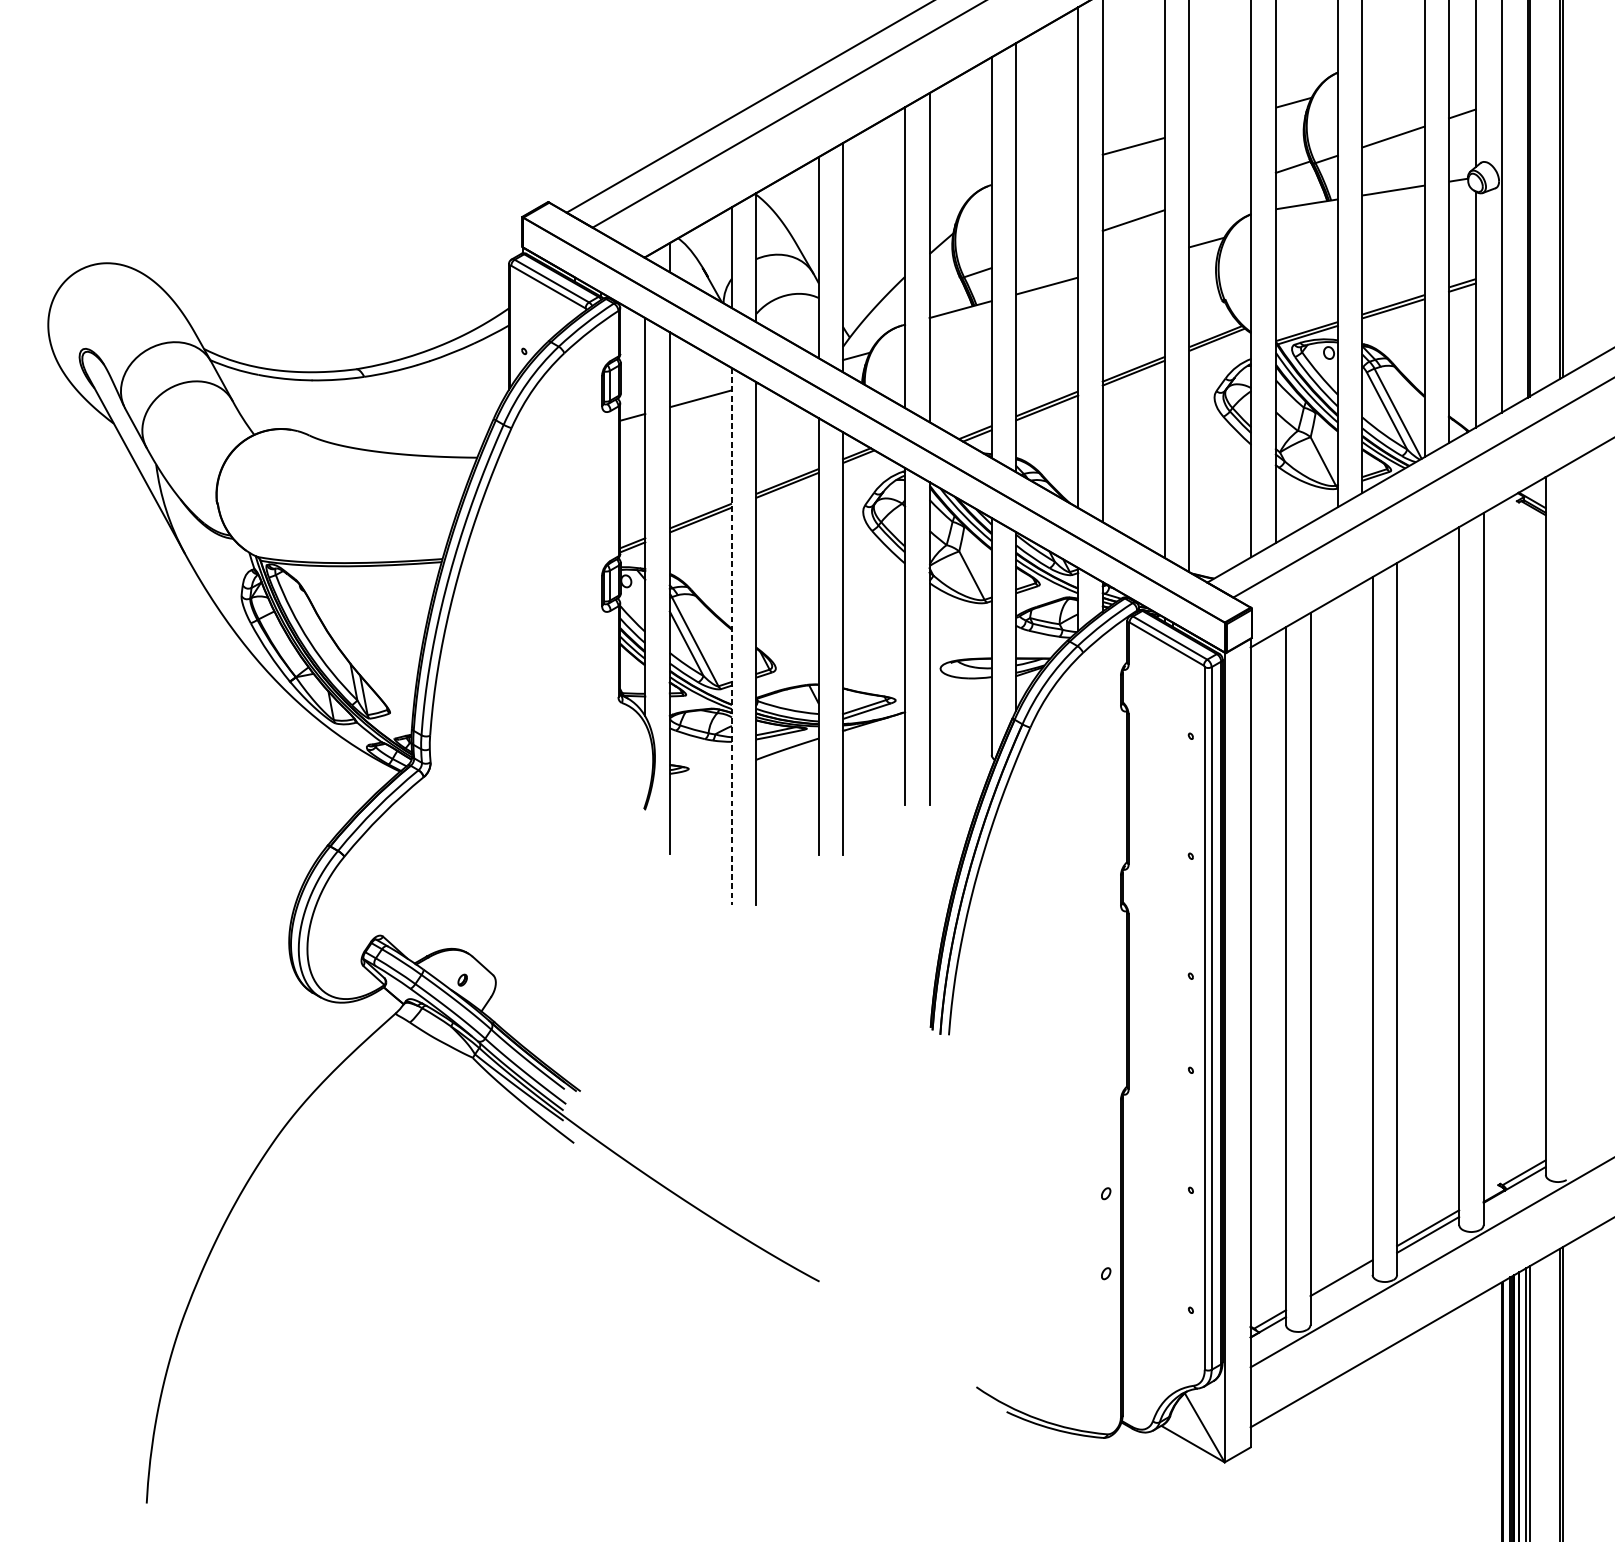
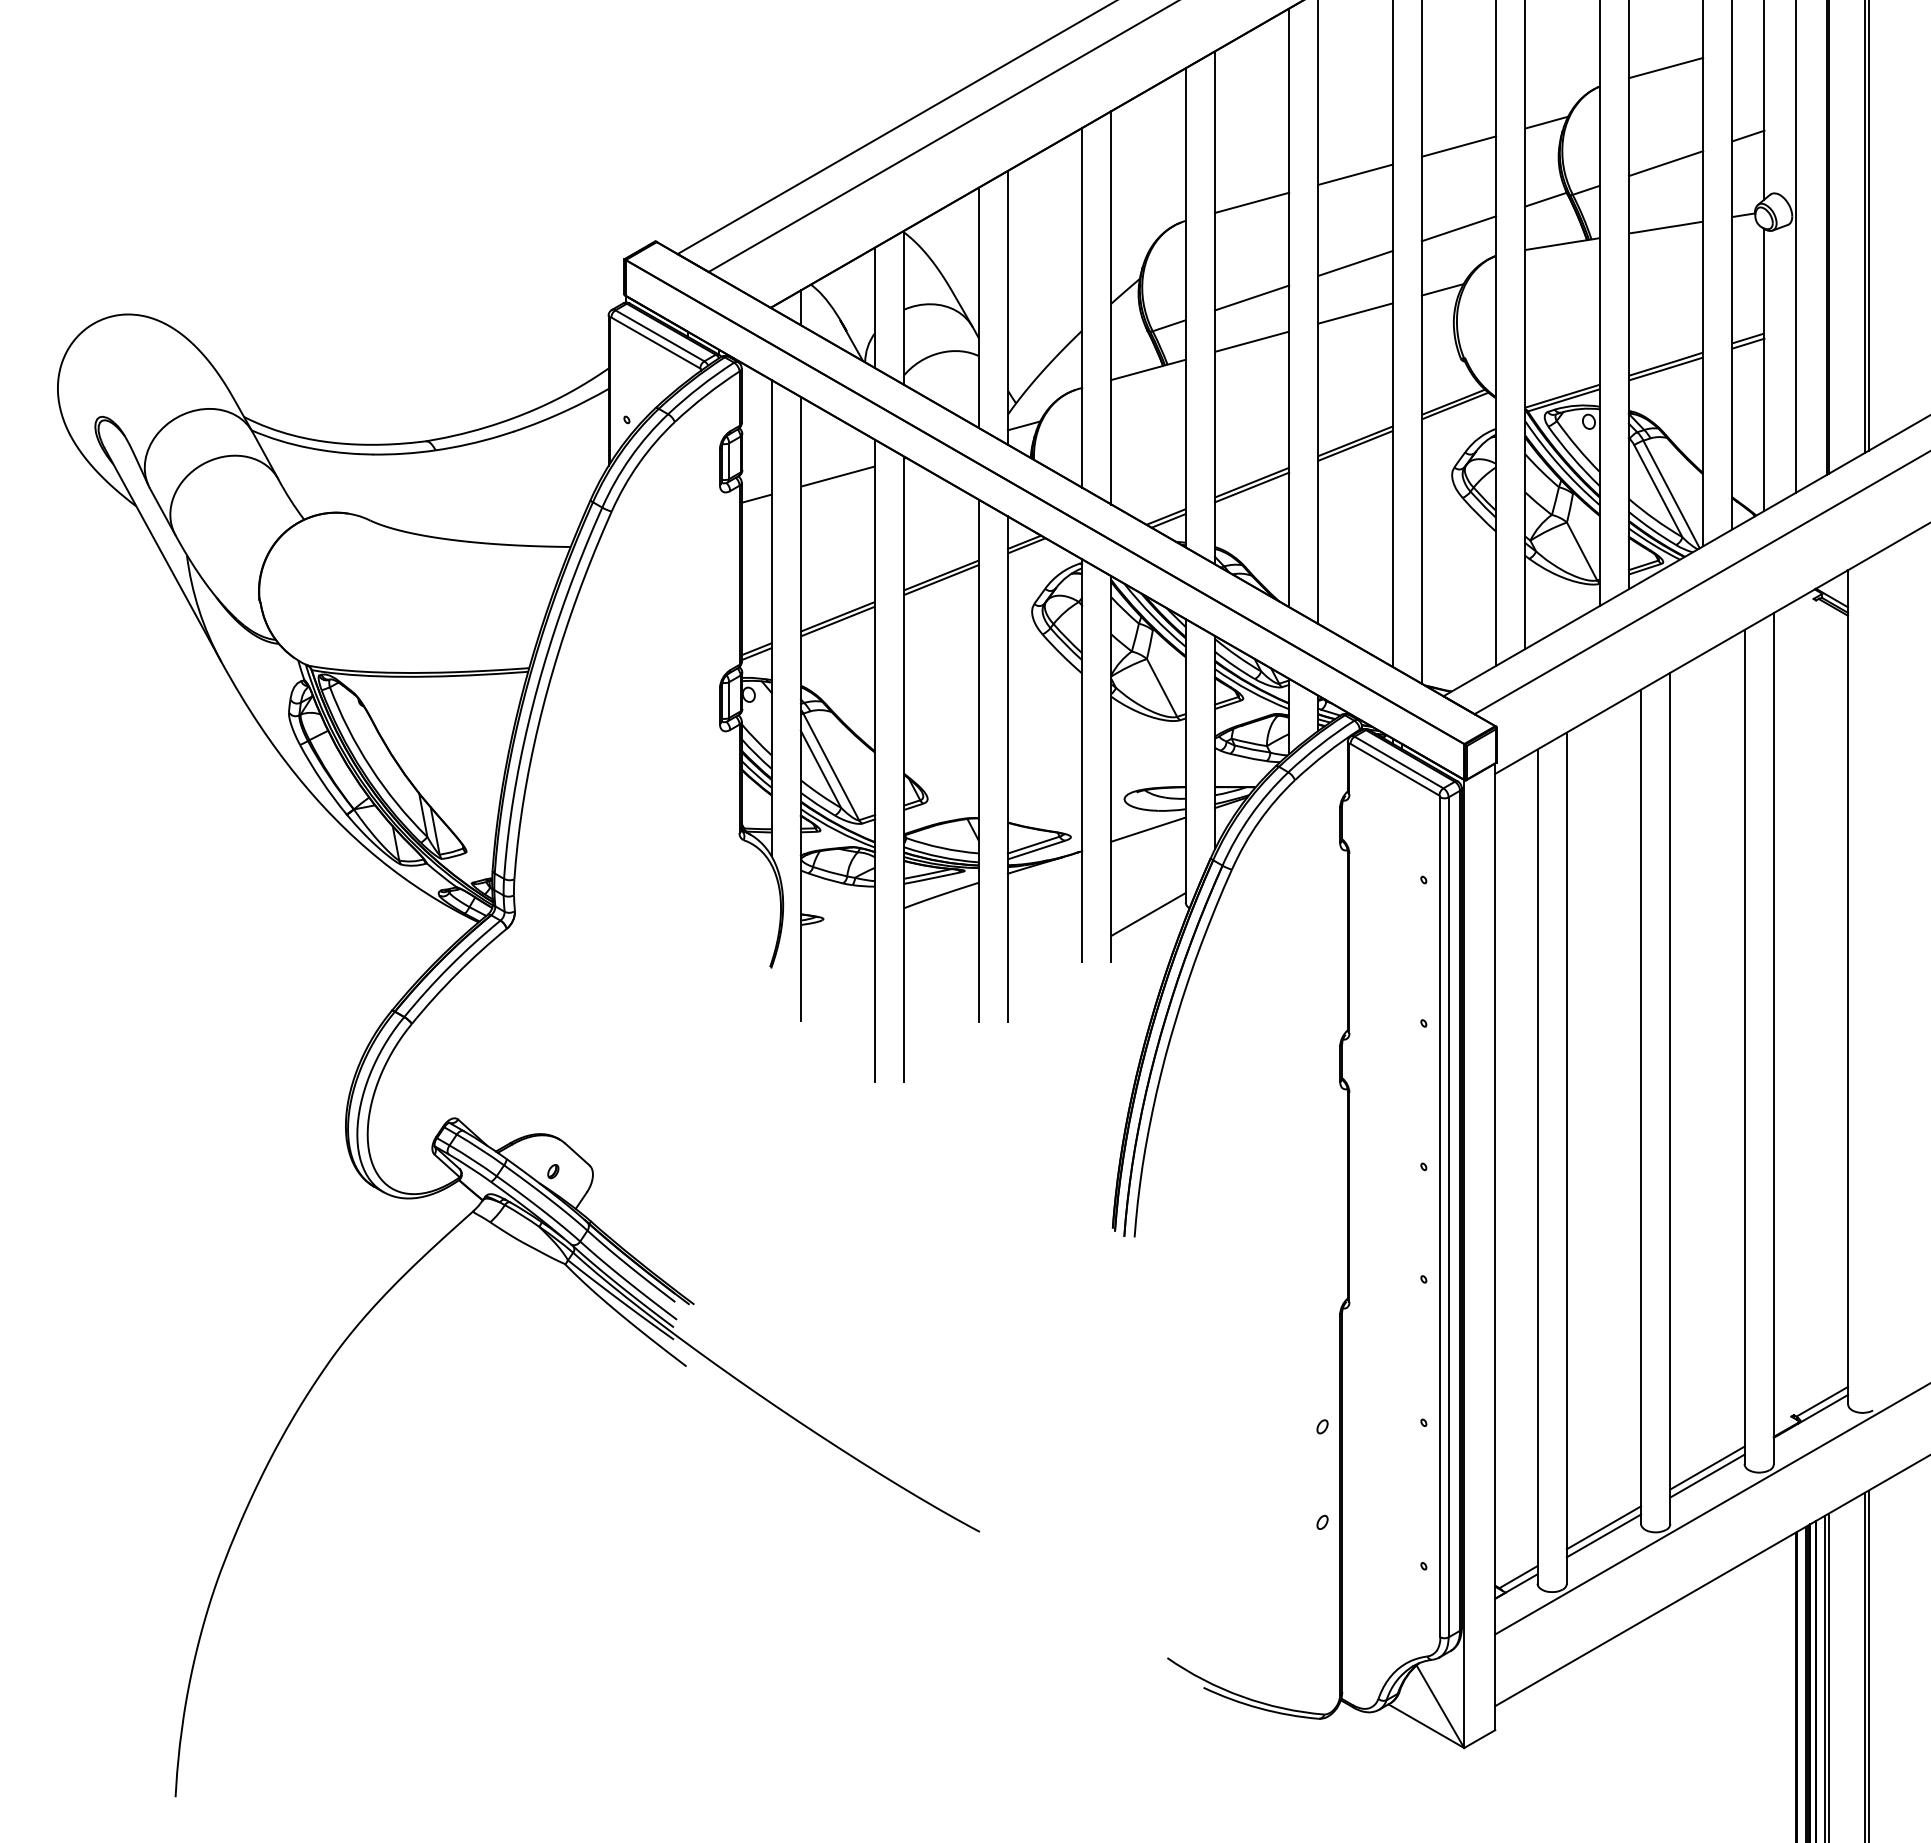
line: (1393, 56) -> (1665, 67), added
line: (1219, 122) -> (1458, 146), added
line: (1046, 169) -> (1251, 202), added
line: (1219, 191) -> (1458, 228), added
line: (1046, 249) -> (1251, 297), added
line: (1133, 262) -> (1355, 313), added
line: (732, 636) -> (875, 760), dashed -> solid
line: (960, 694) -> (1148, 829), added
line: (960, 765) -> (1148, 914), added
line: (1341, 1284) -> (1603, 1535), added

